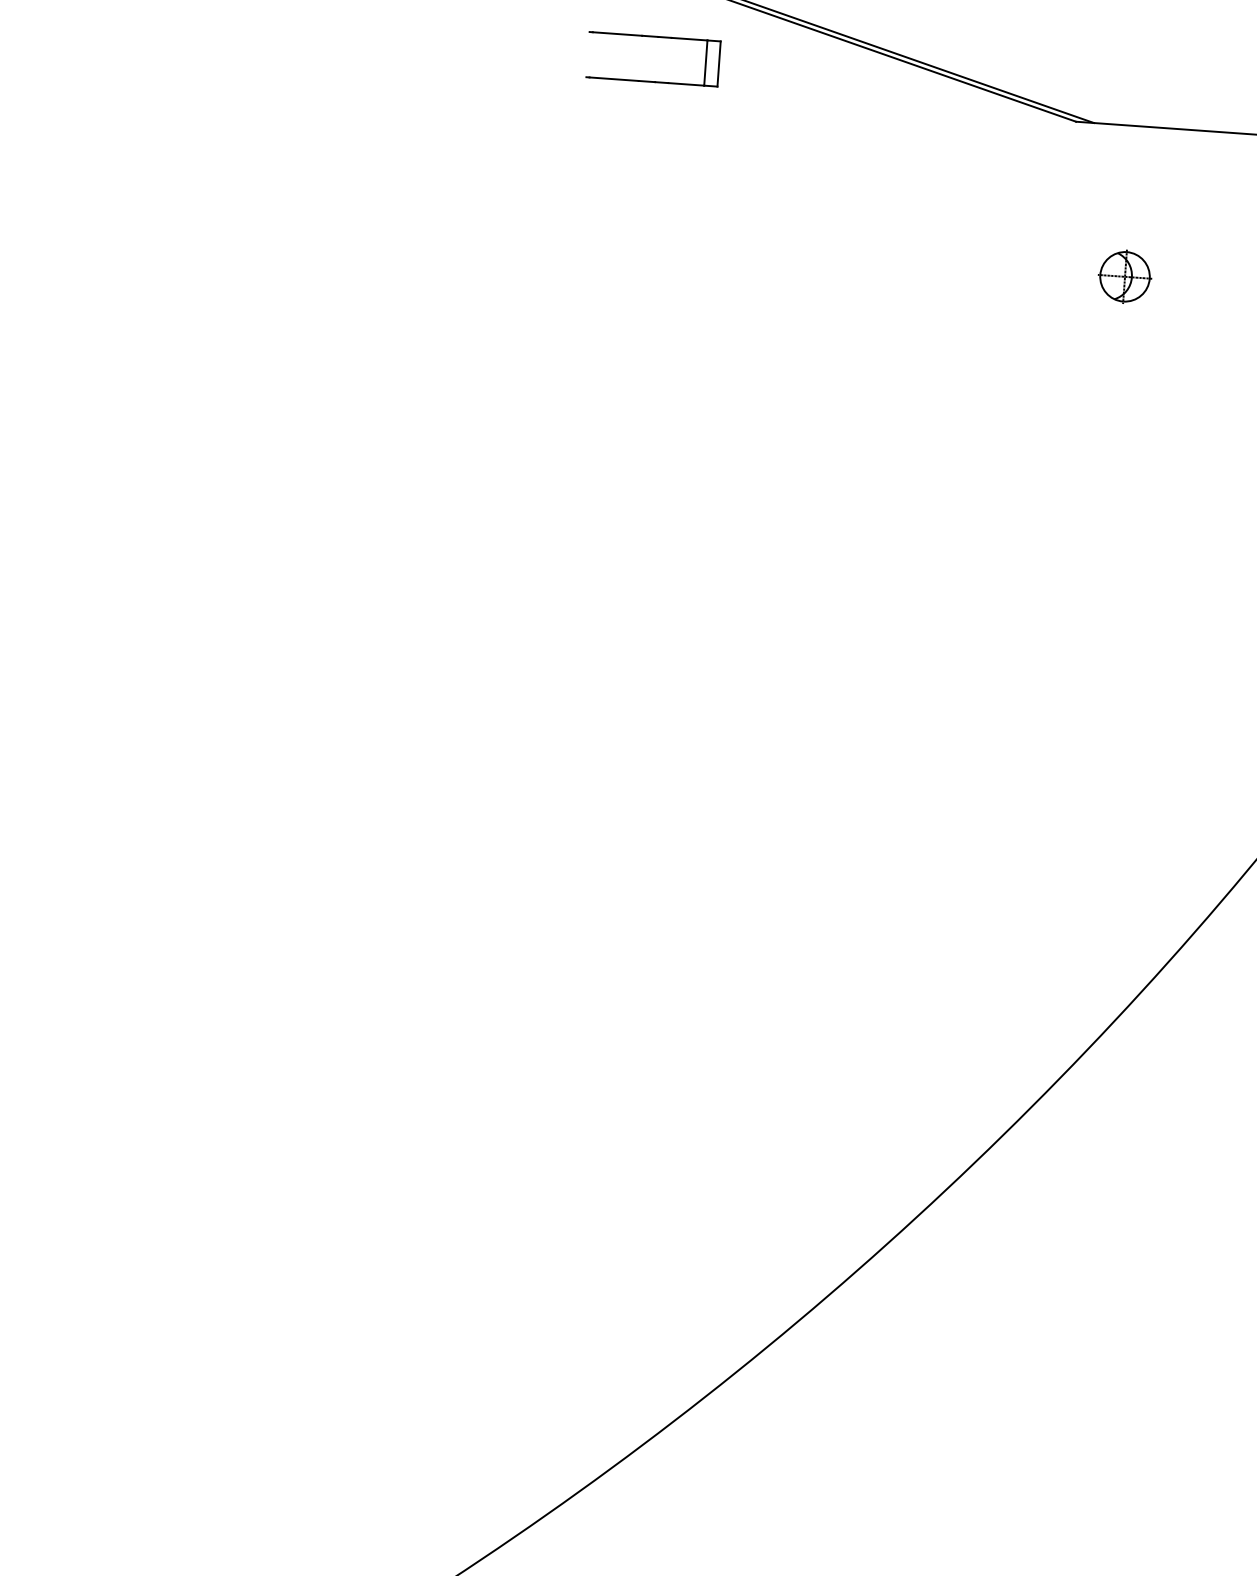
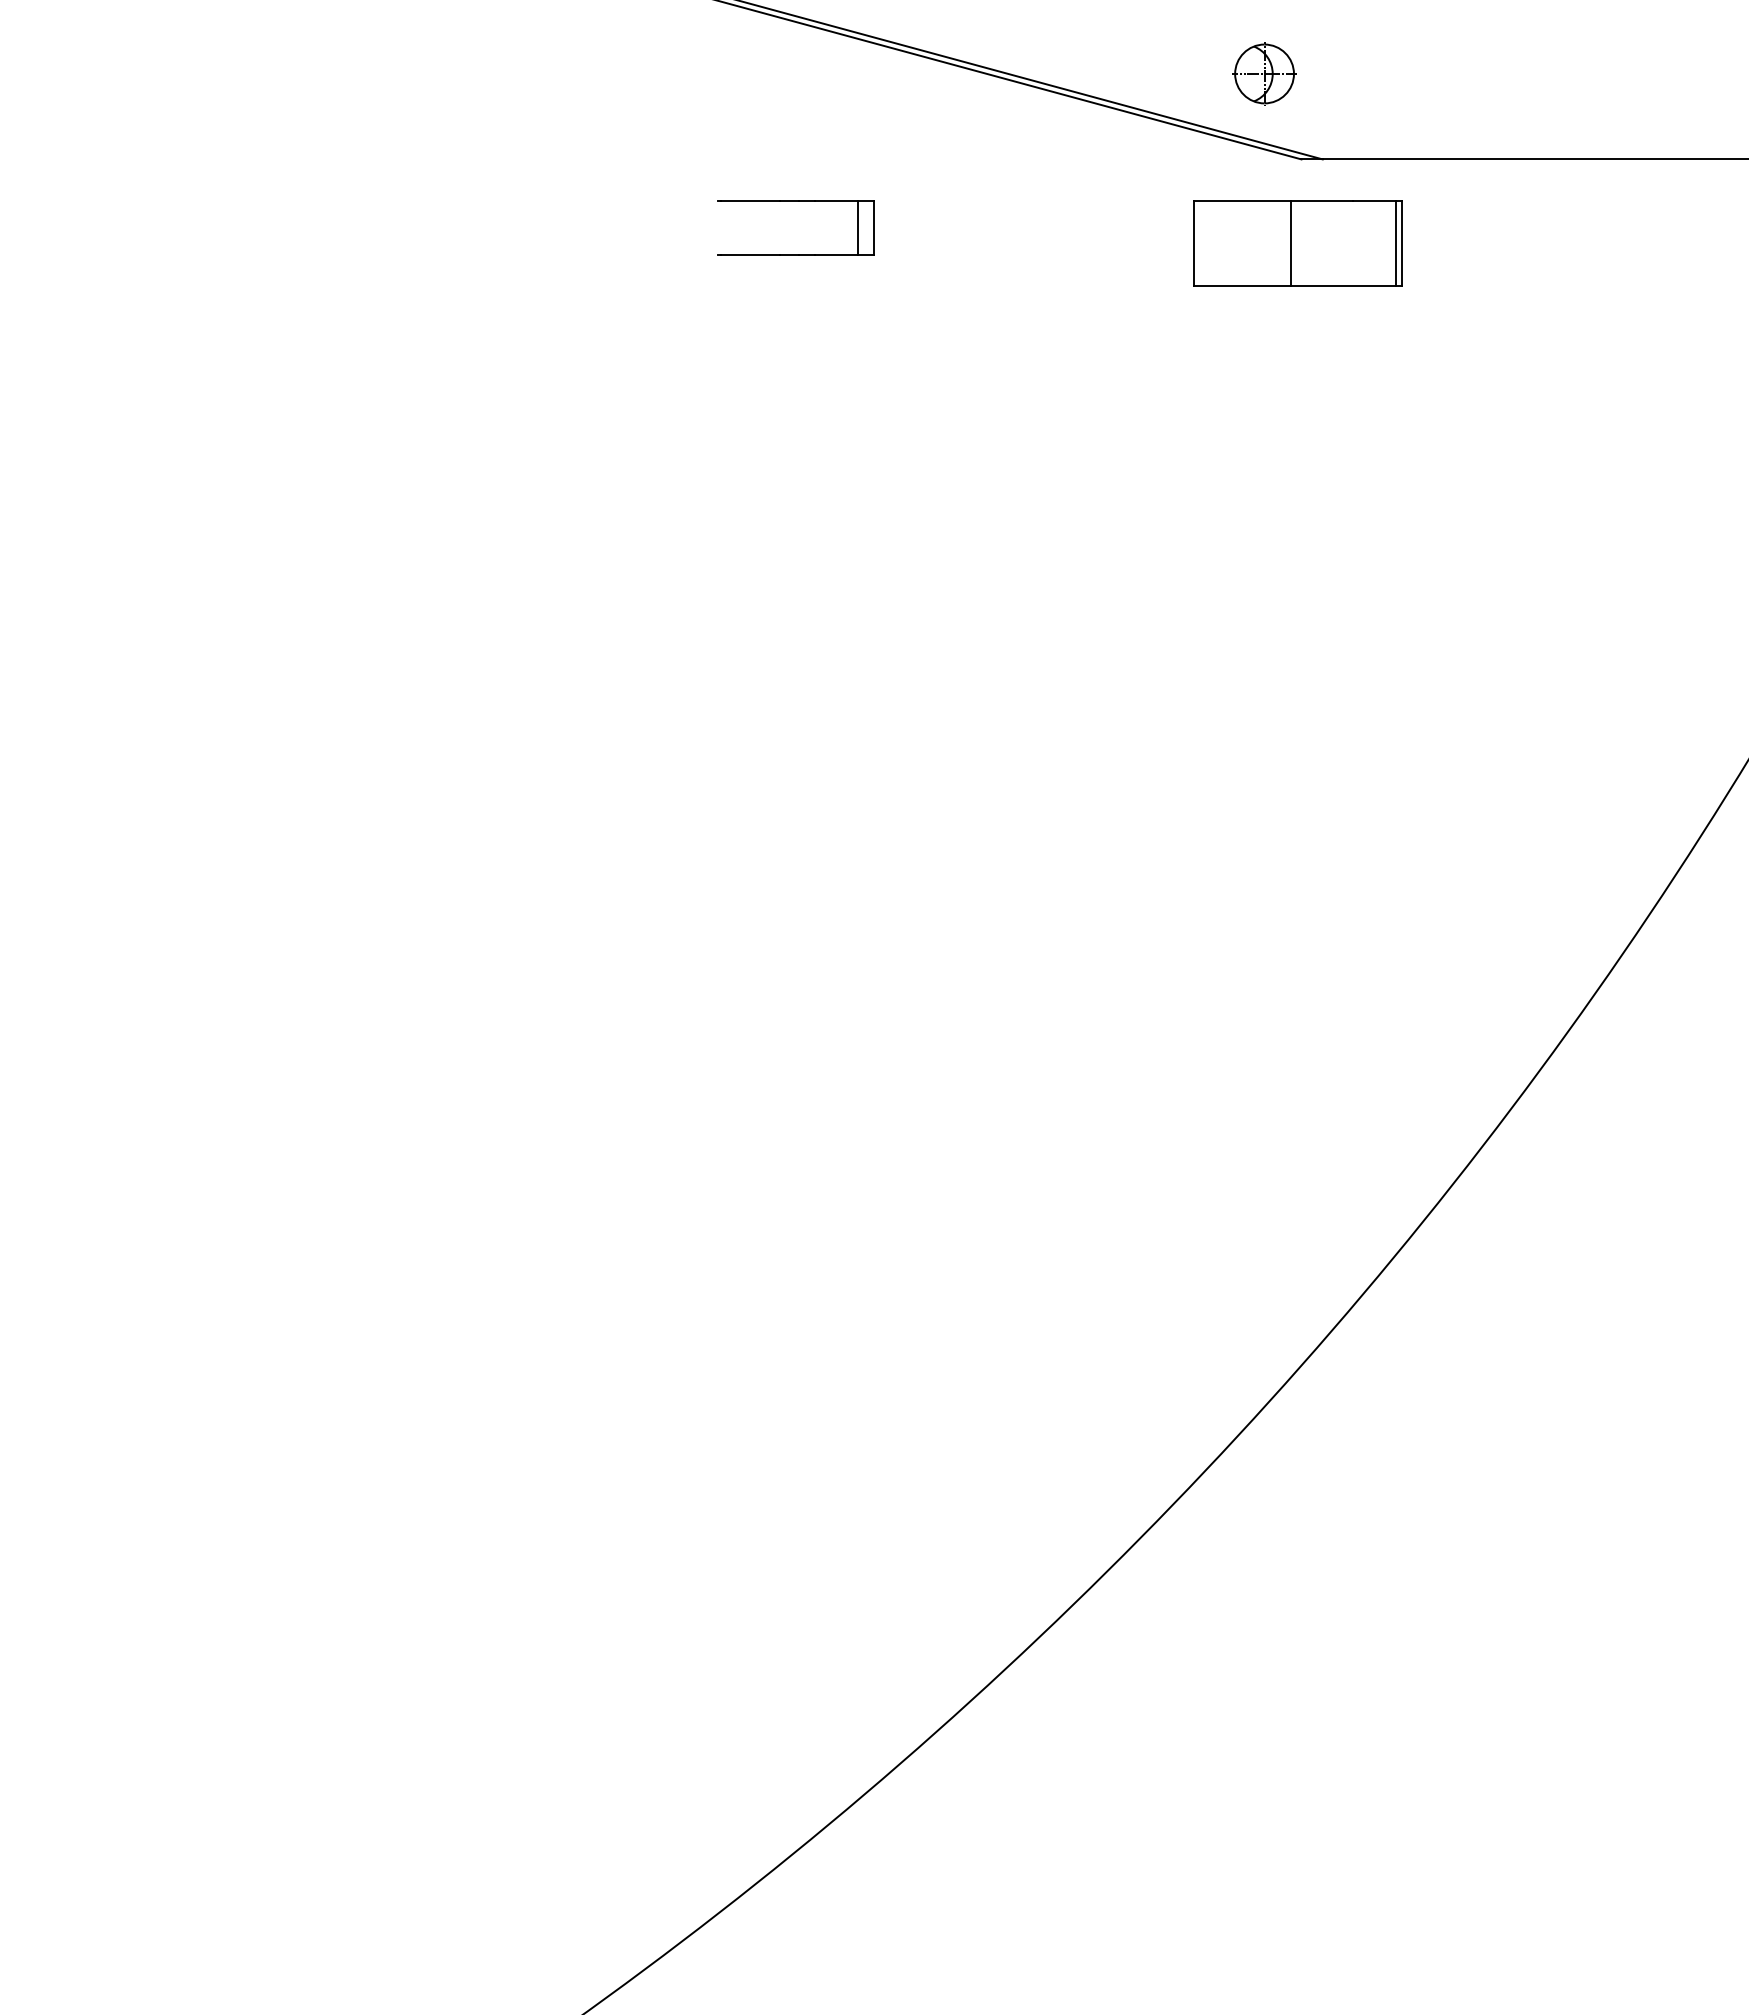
part: (655, 36) -> (795, 201), moved
part: (1067, 192) -> (1297, 243), added
part: (1125, 276) -> (1264, 73), moved

